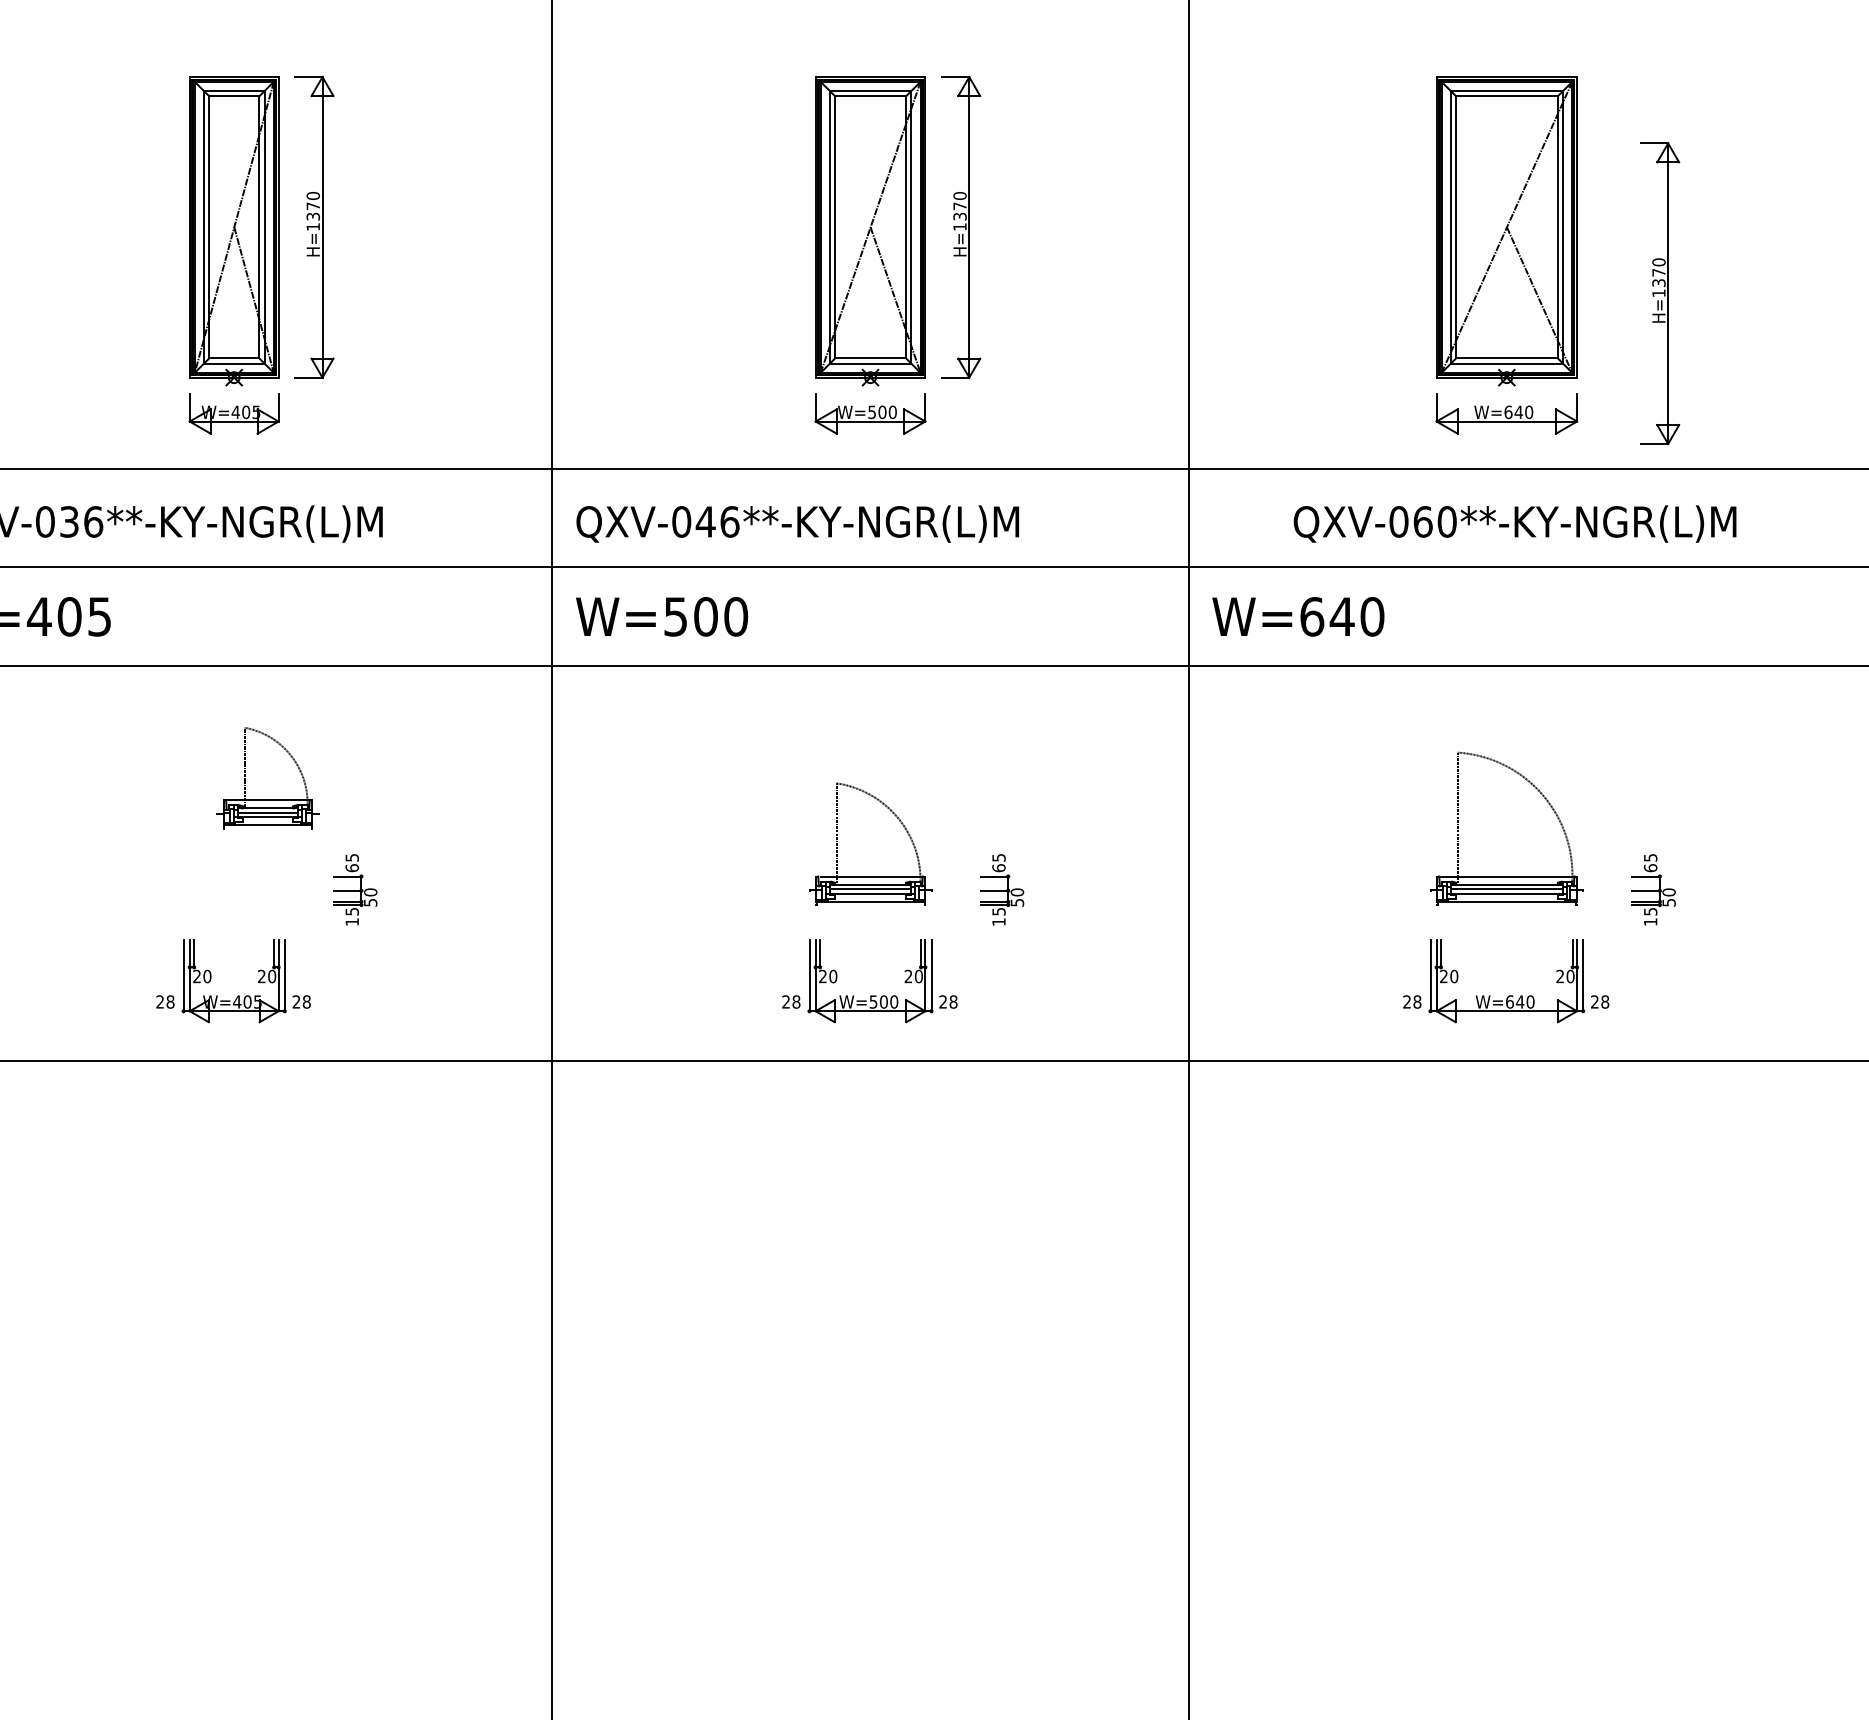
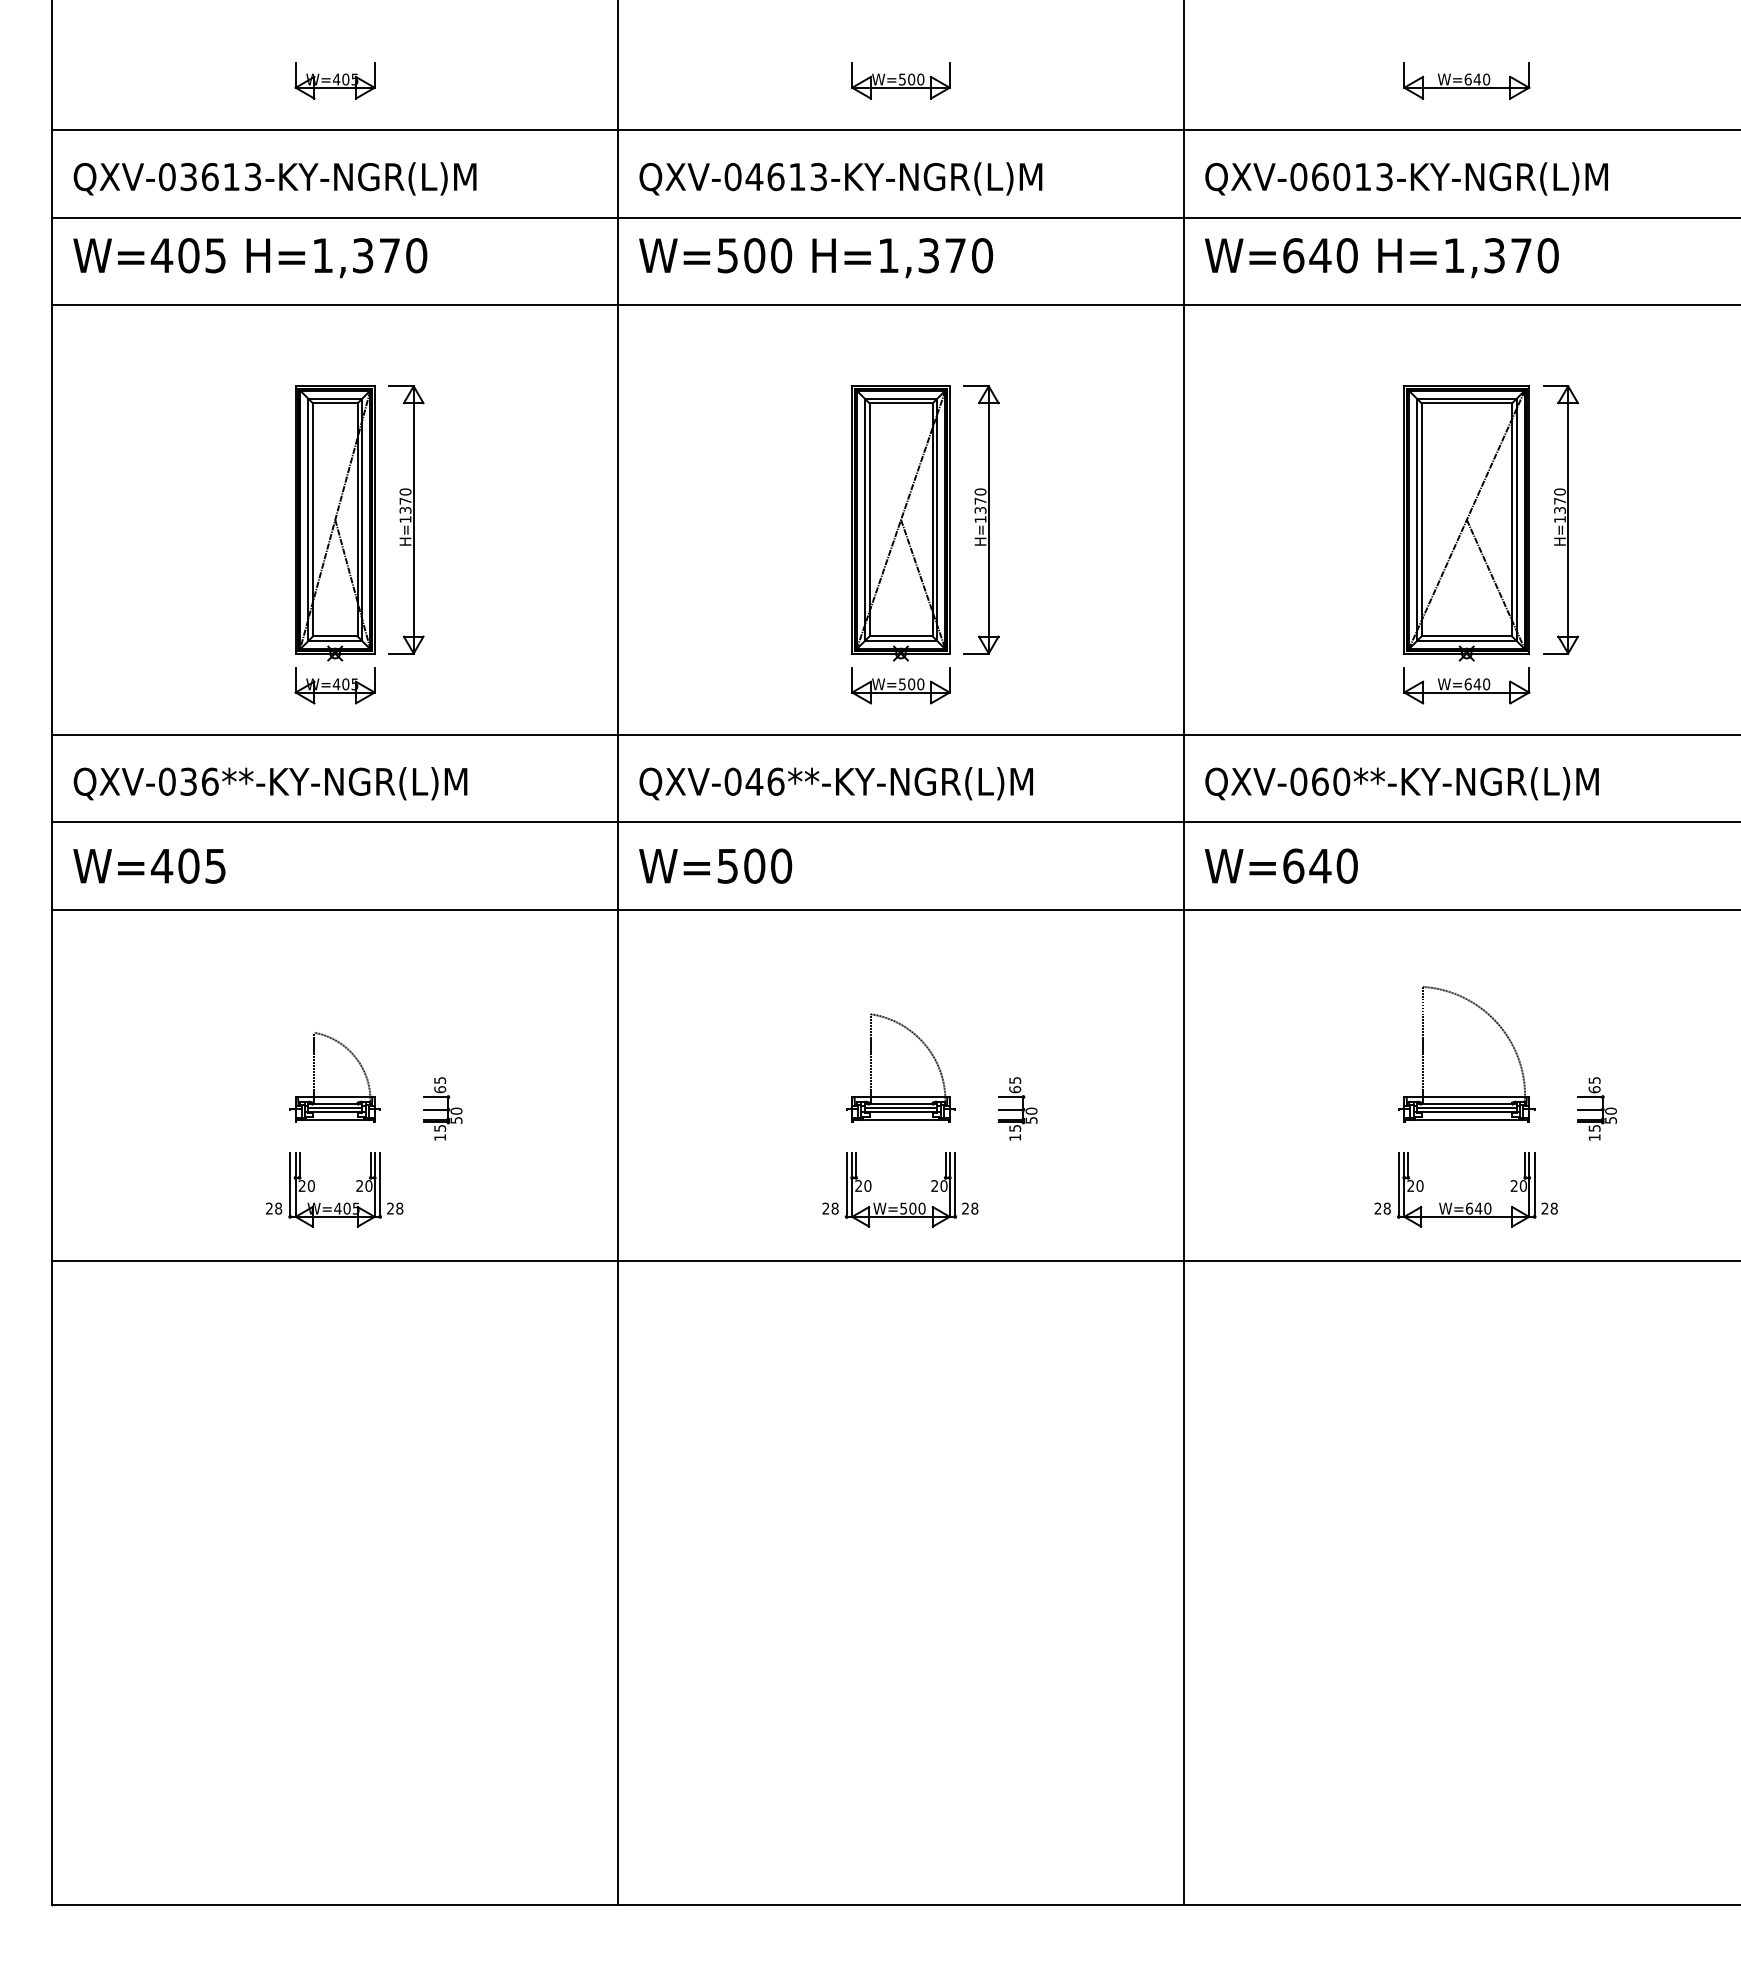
part: (1659, 293) -> (1560, 519), moved
text: (1514, 523) -> (1401, 783), moved
part: (267, 799) -> (334, 1096), moved

